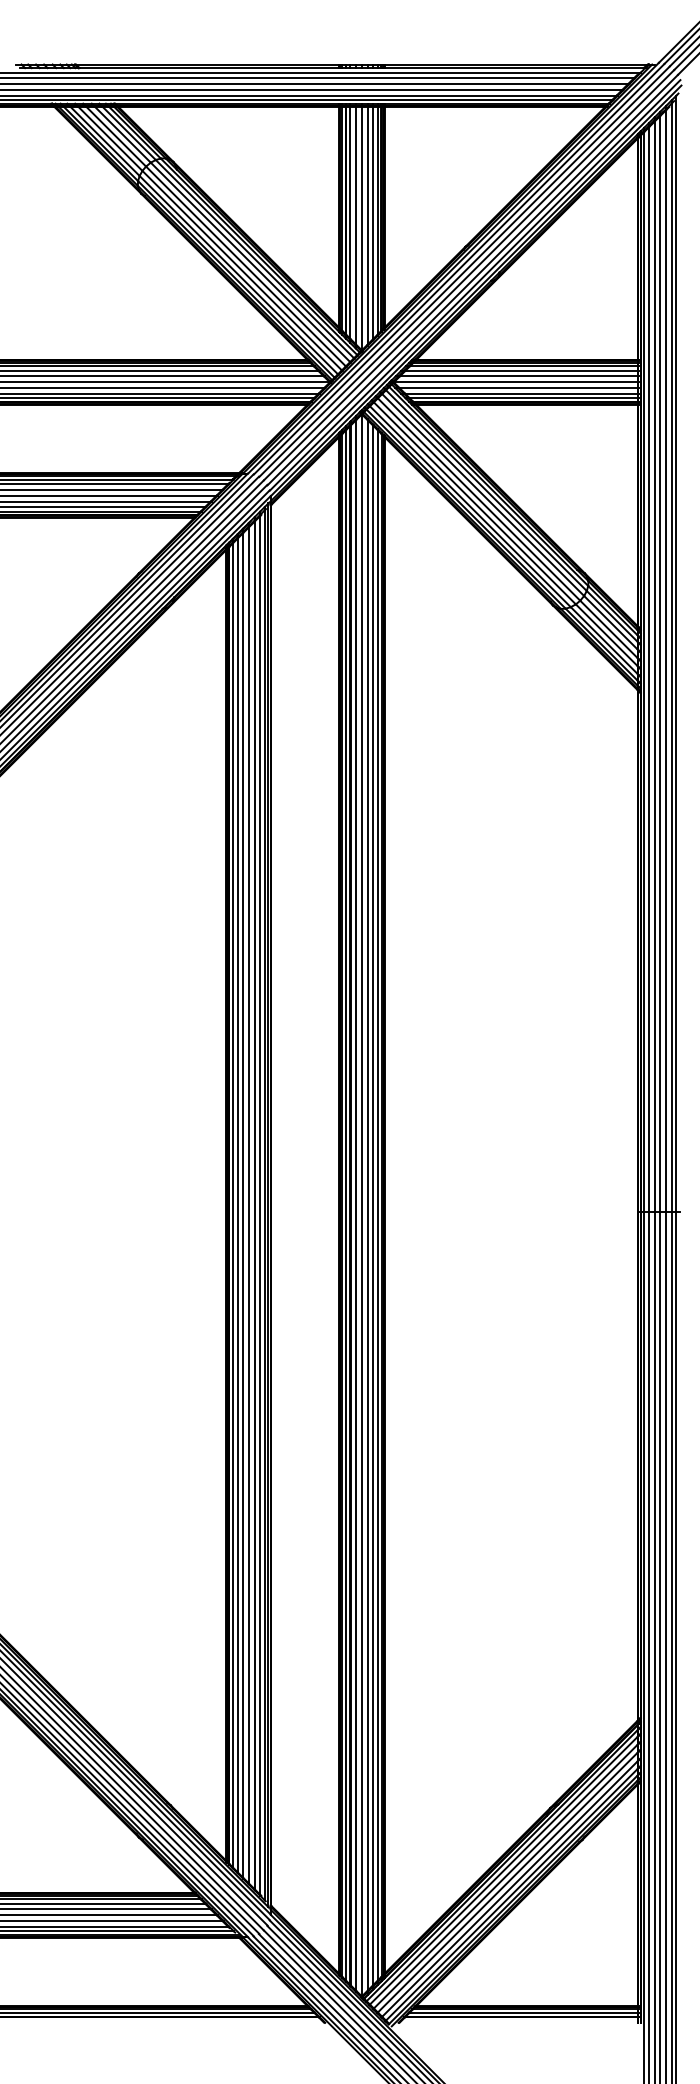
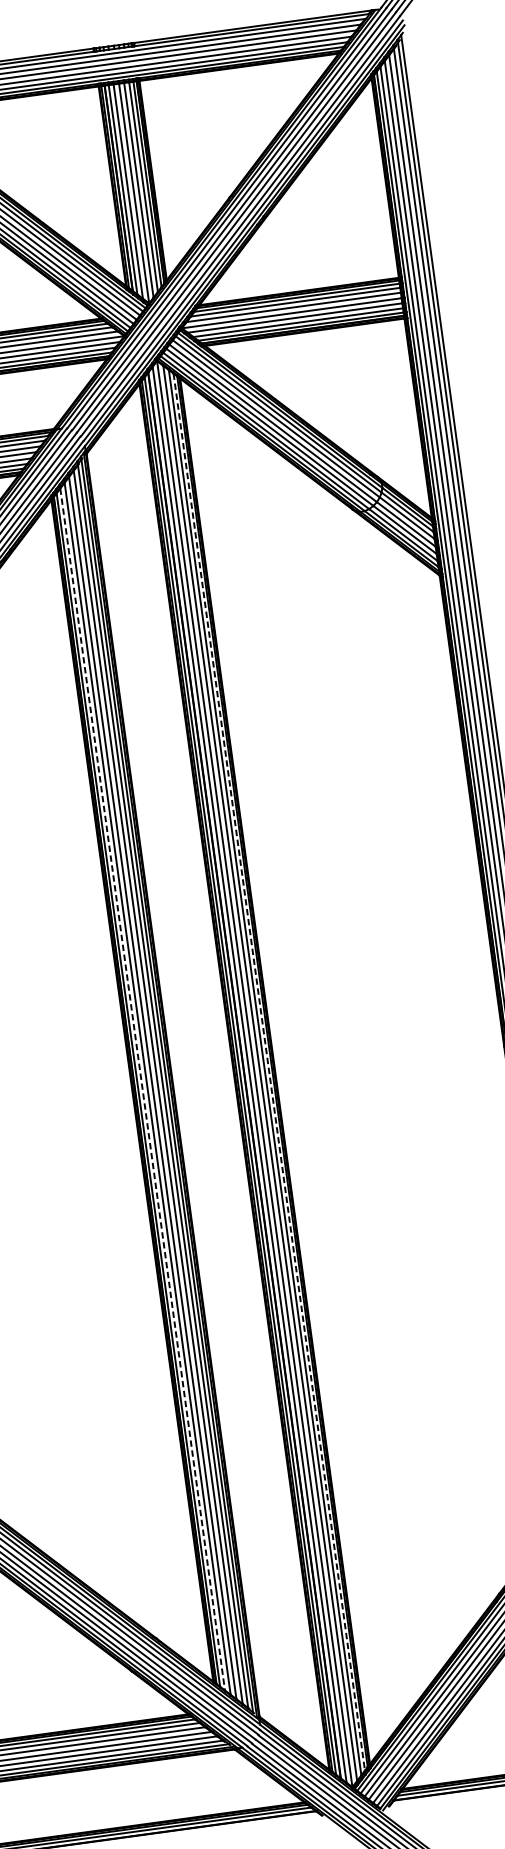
line: (237, 1205) -> (142, 1089), solid -> dashed
line: (377, 1205) -> (268, 1072), solid -> dashed

